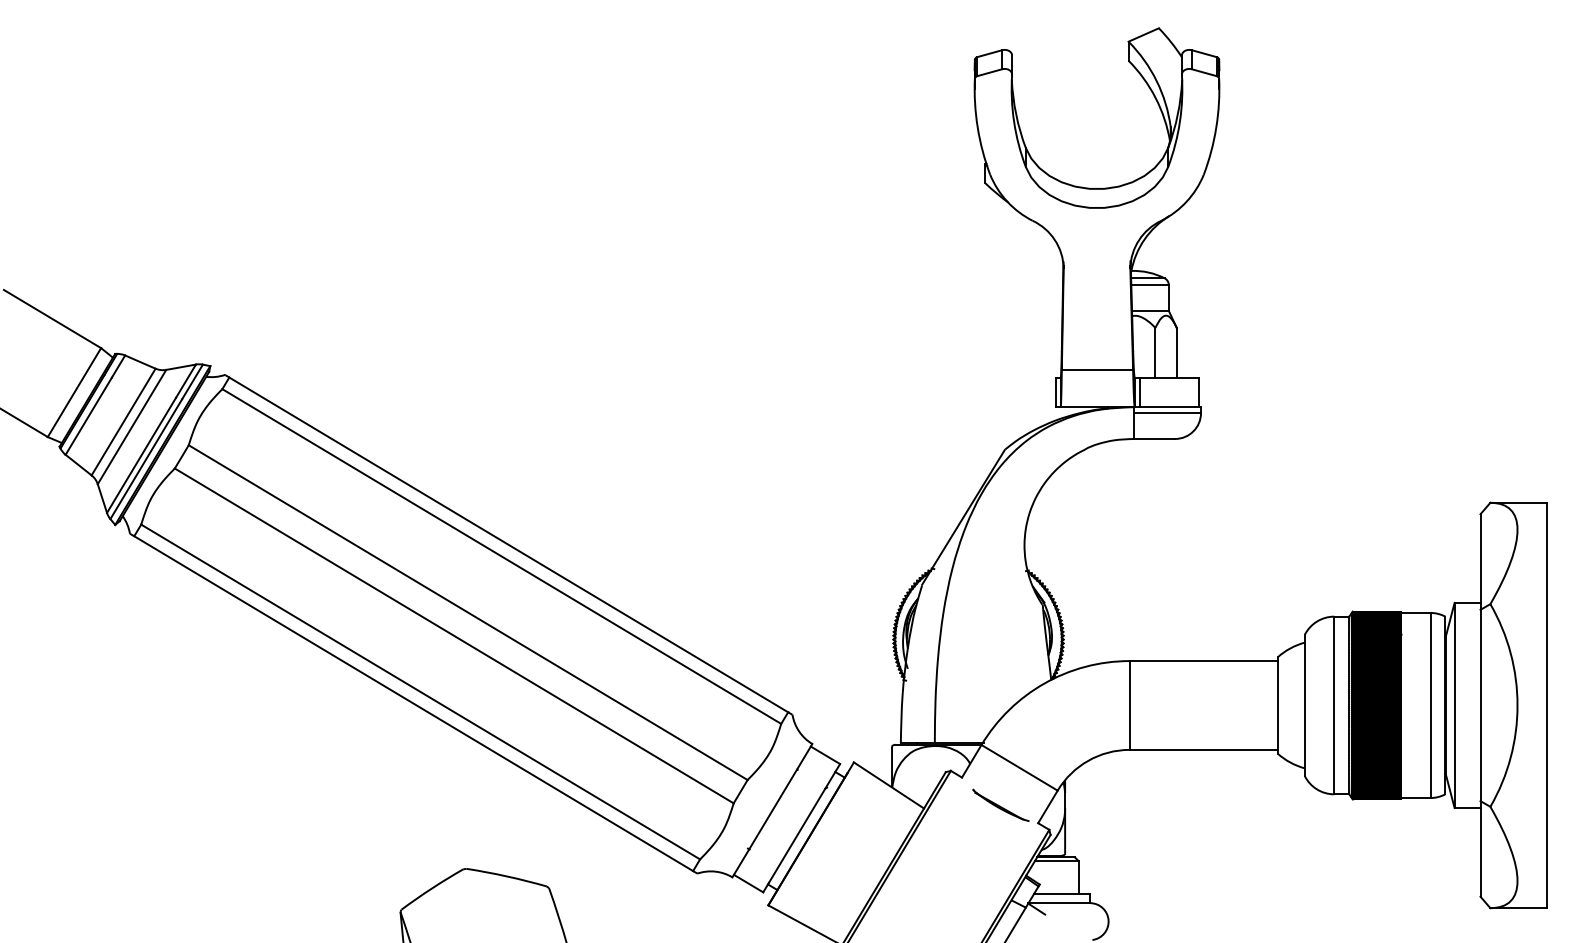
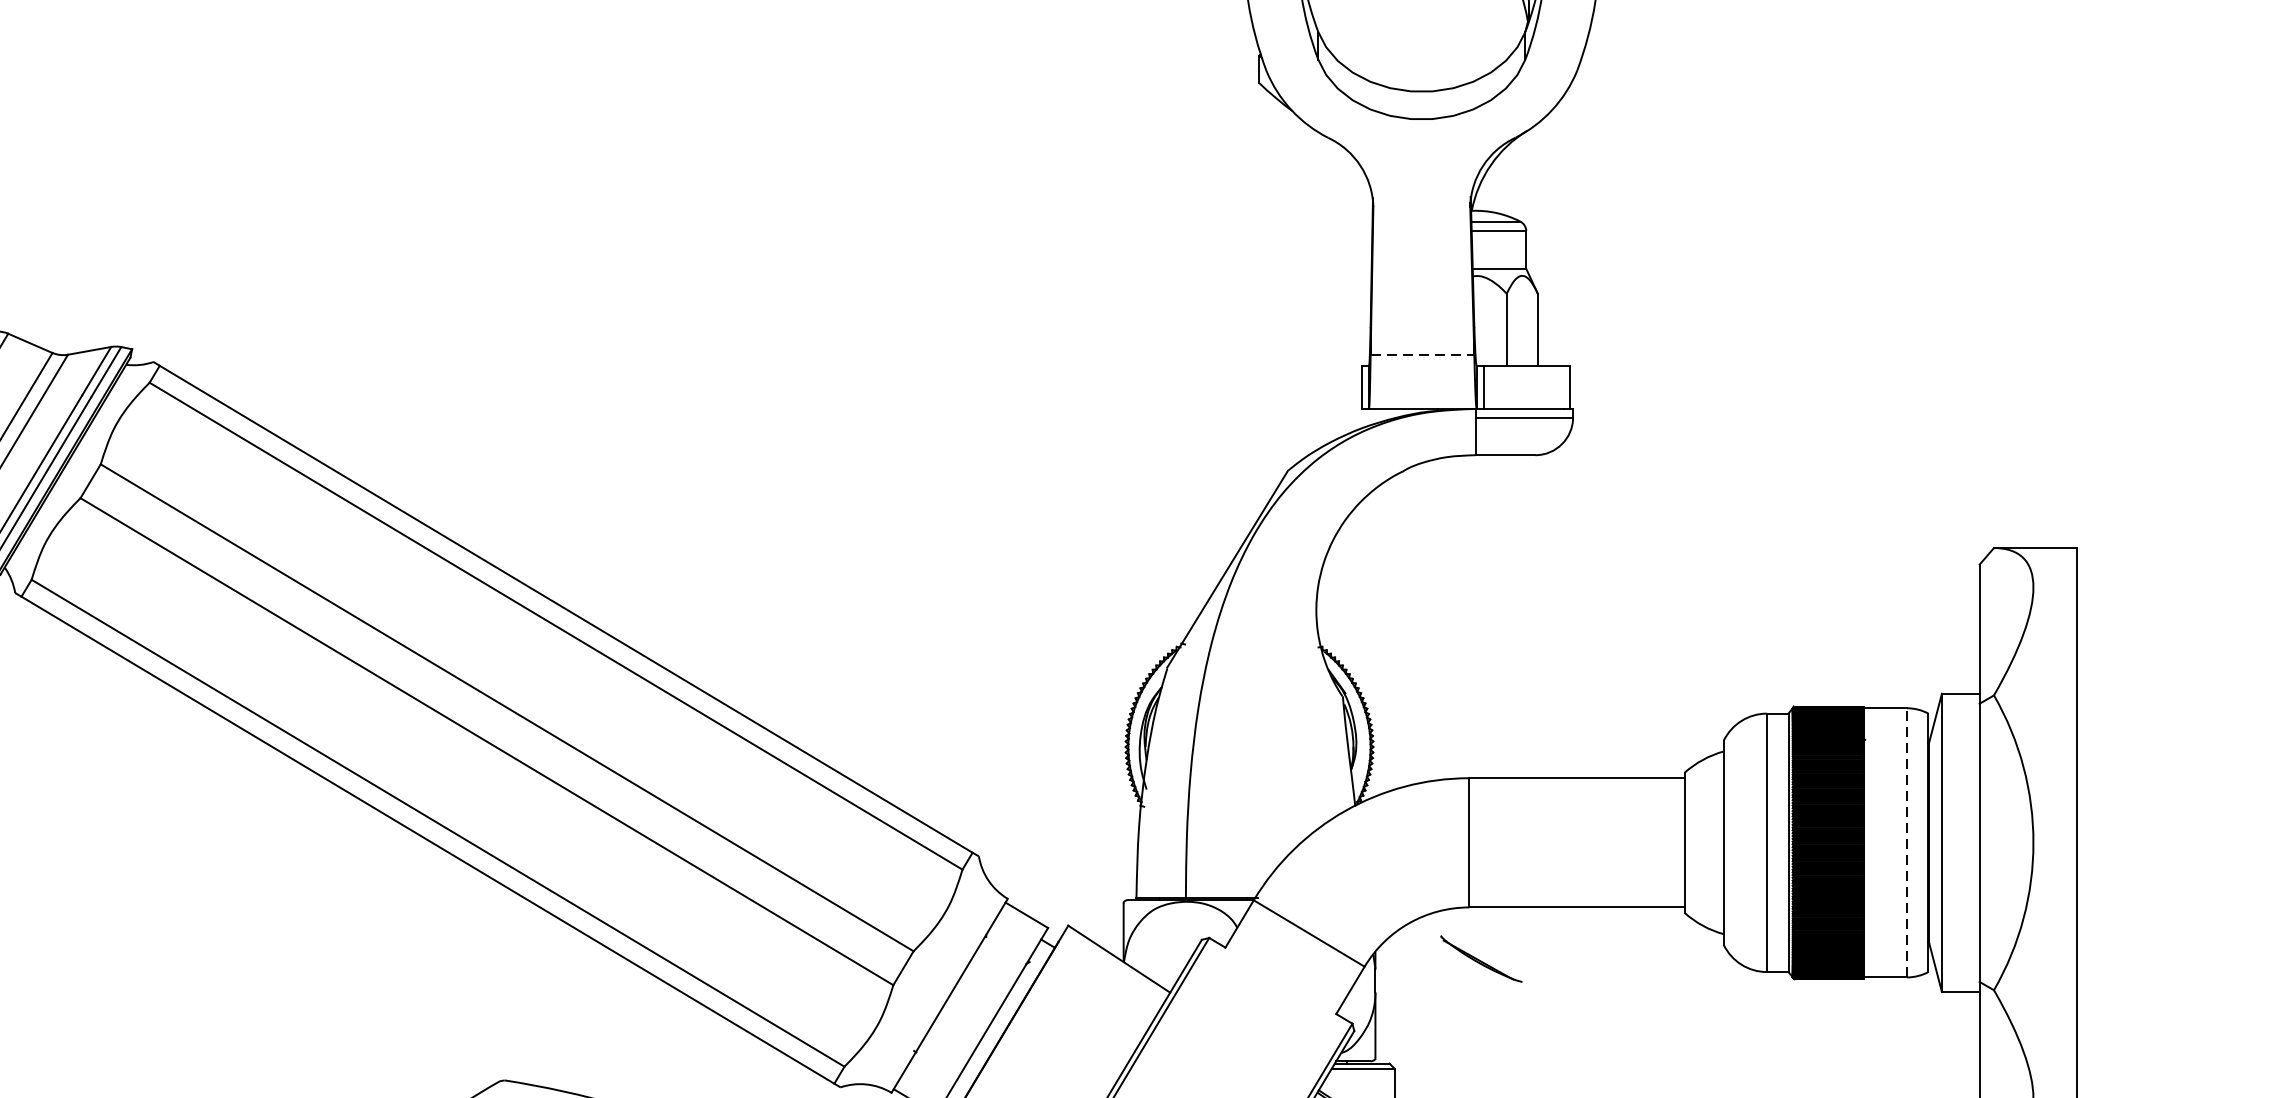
line: (1097, 370) -> (1422, 355), solid -> dashed
line: (1430, 705) -> (1906, 842), solid -> dashed
part: (1000, 804) -> (1480, 957), moved

